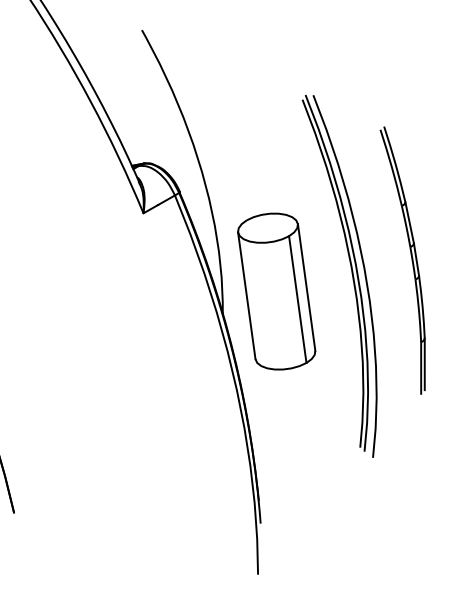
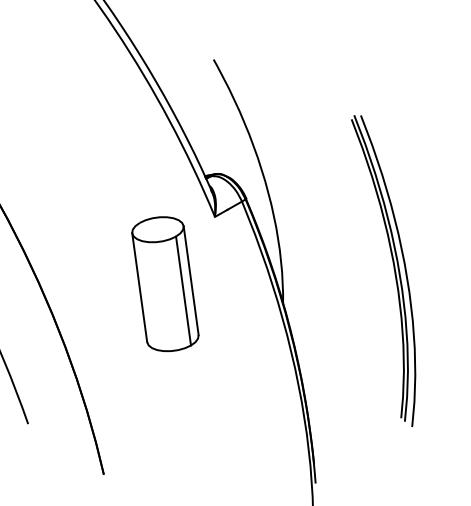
part: (410, 257) -> (444, 254), removed
part: (276, 290) -> (165, 283), moved

